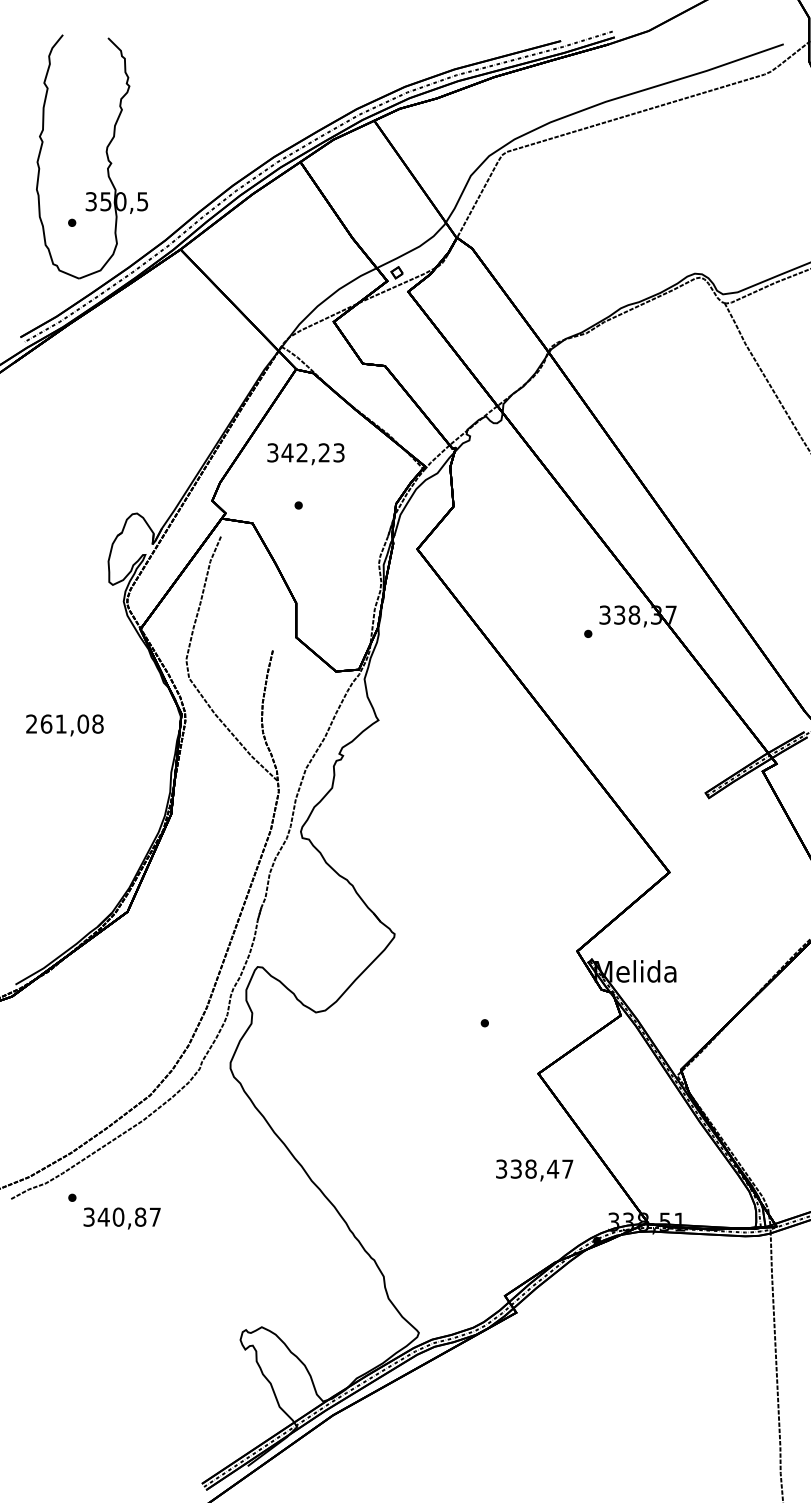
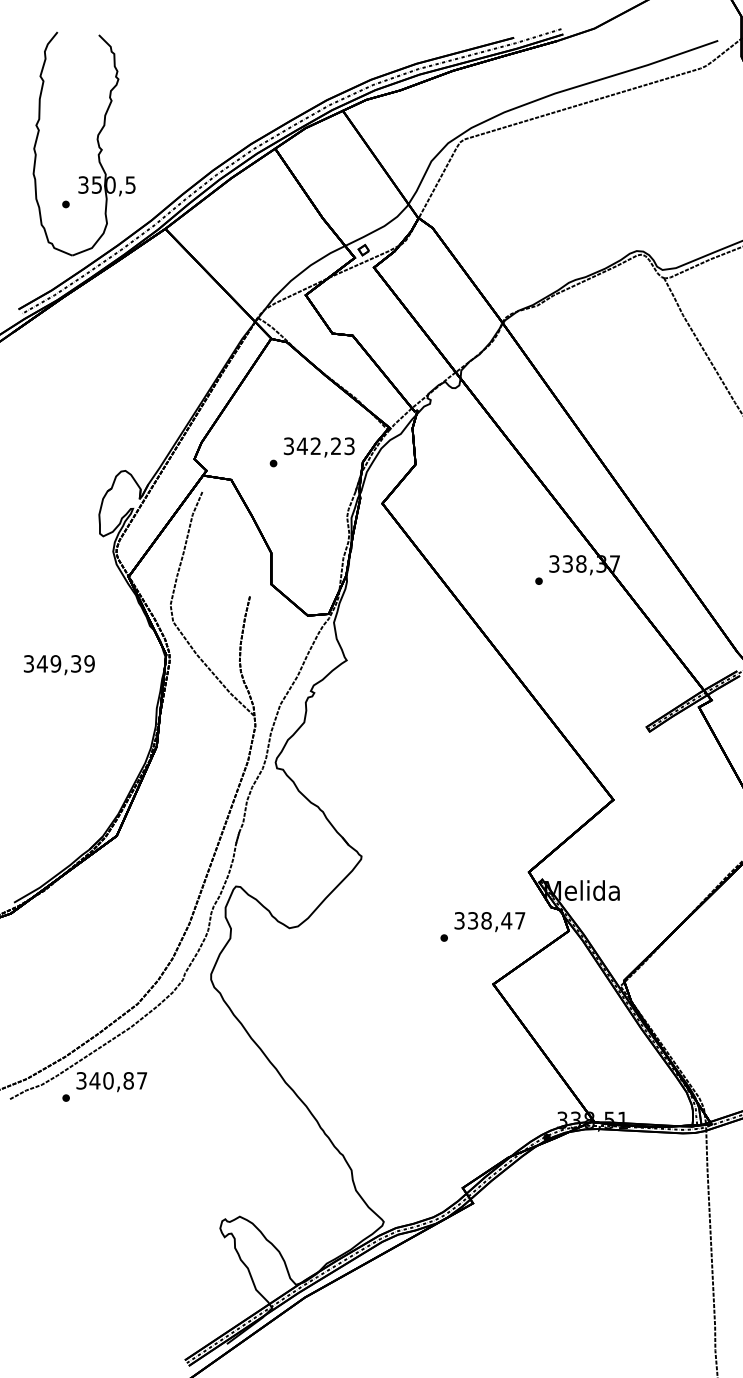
text: (305, 454) -> (318, 447), moved
text: (65, 723) -> (59, 663), 261,08 -> 349,39
text: (534, 1170) -> (489, 922), moved
text: (121, 1218) -> (111, 1082), moved

